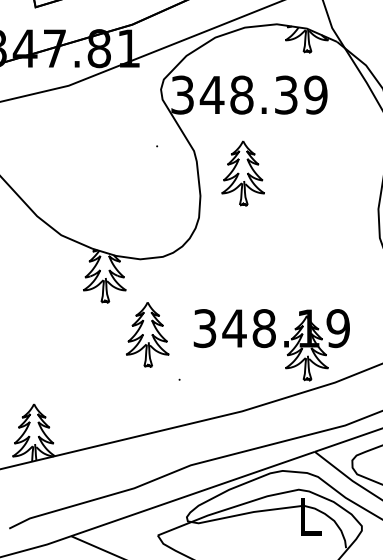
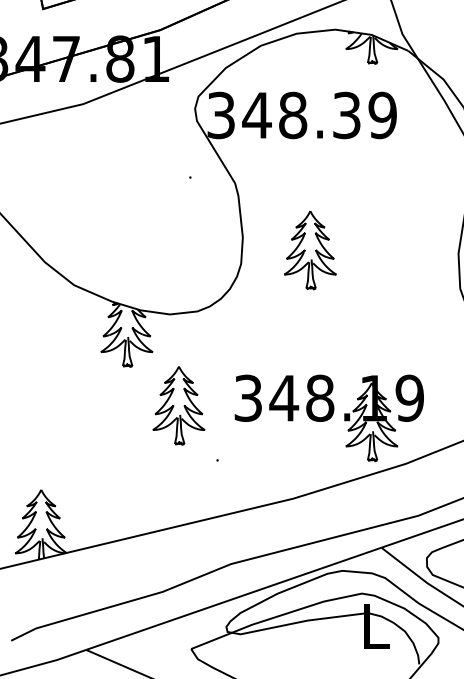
part: (242, 173) -> (309, 250), moved

